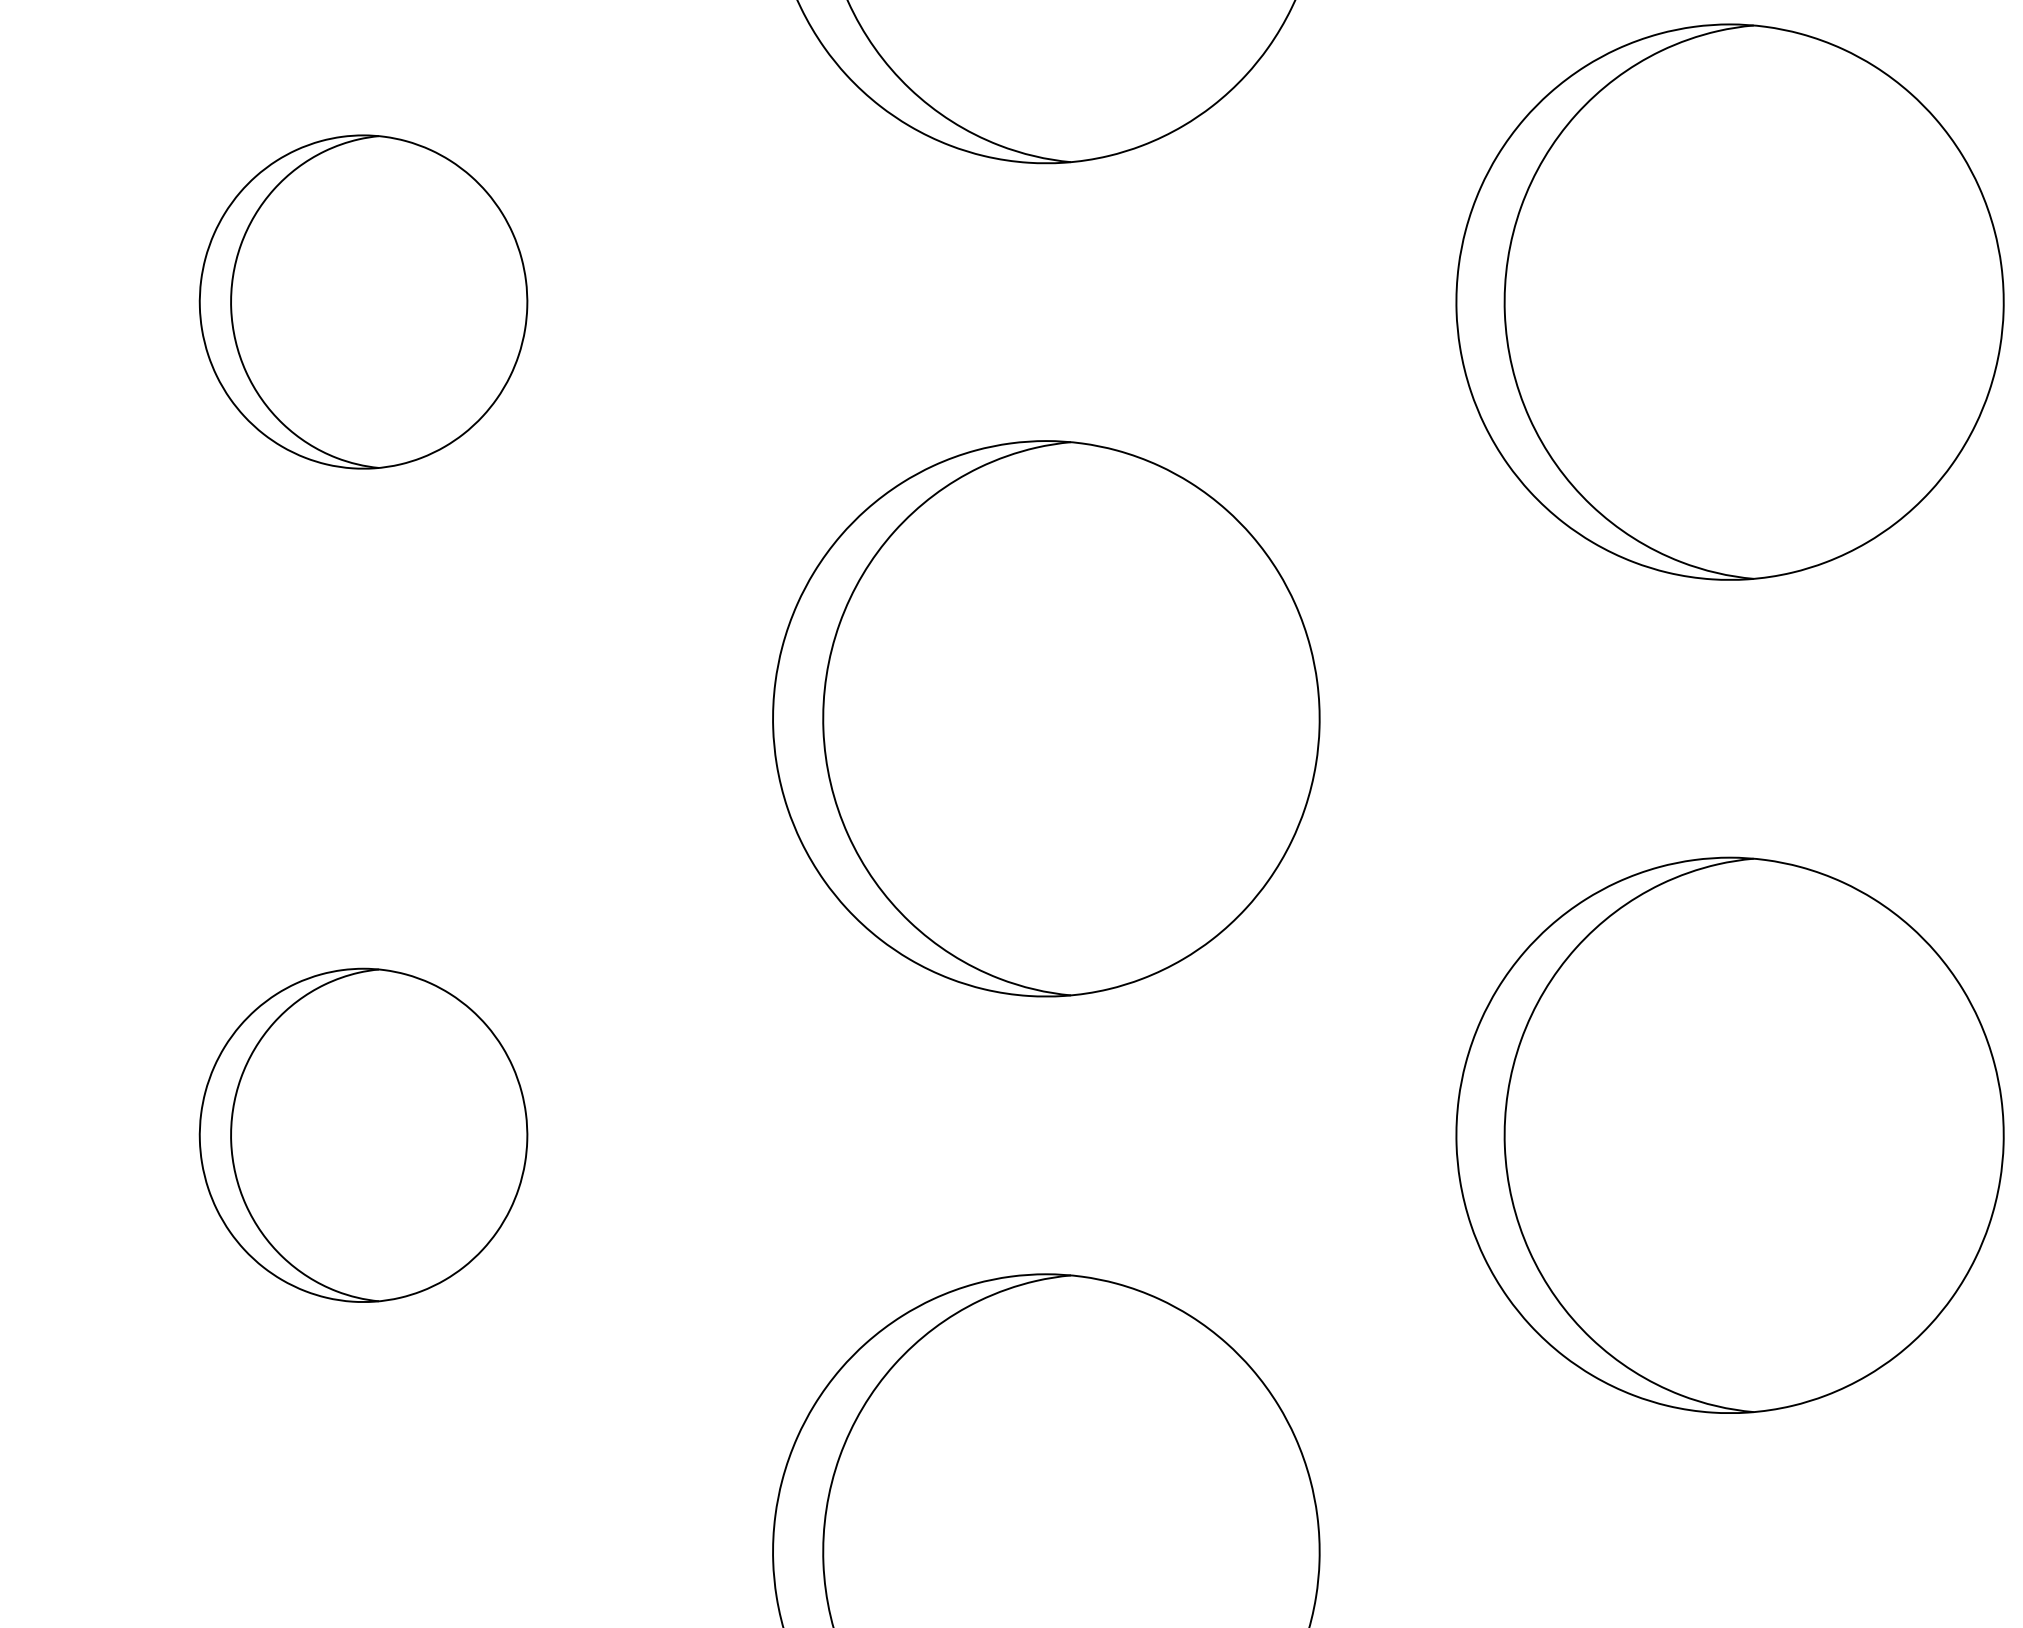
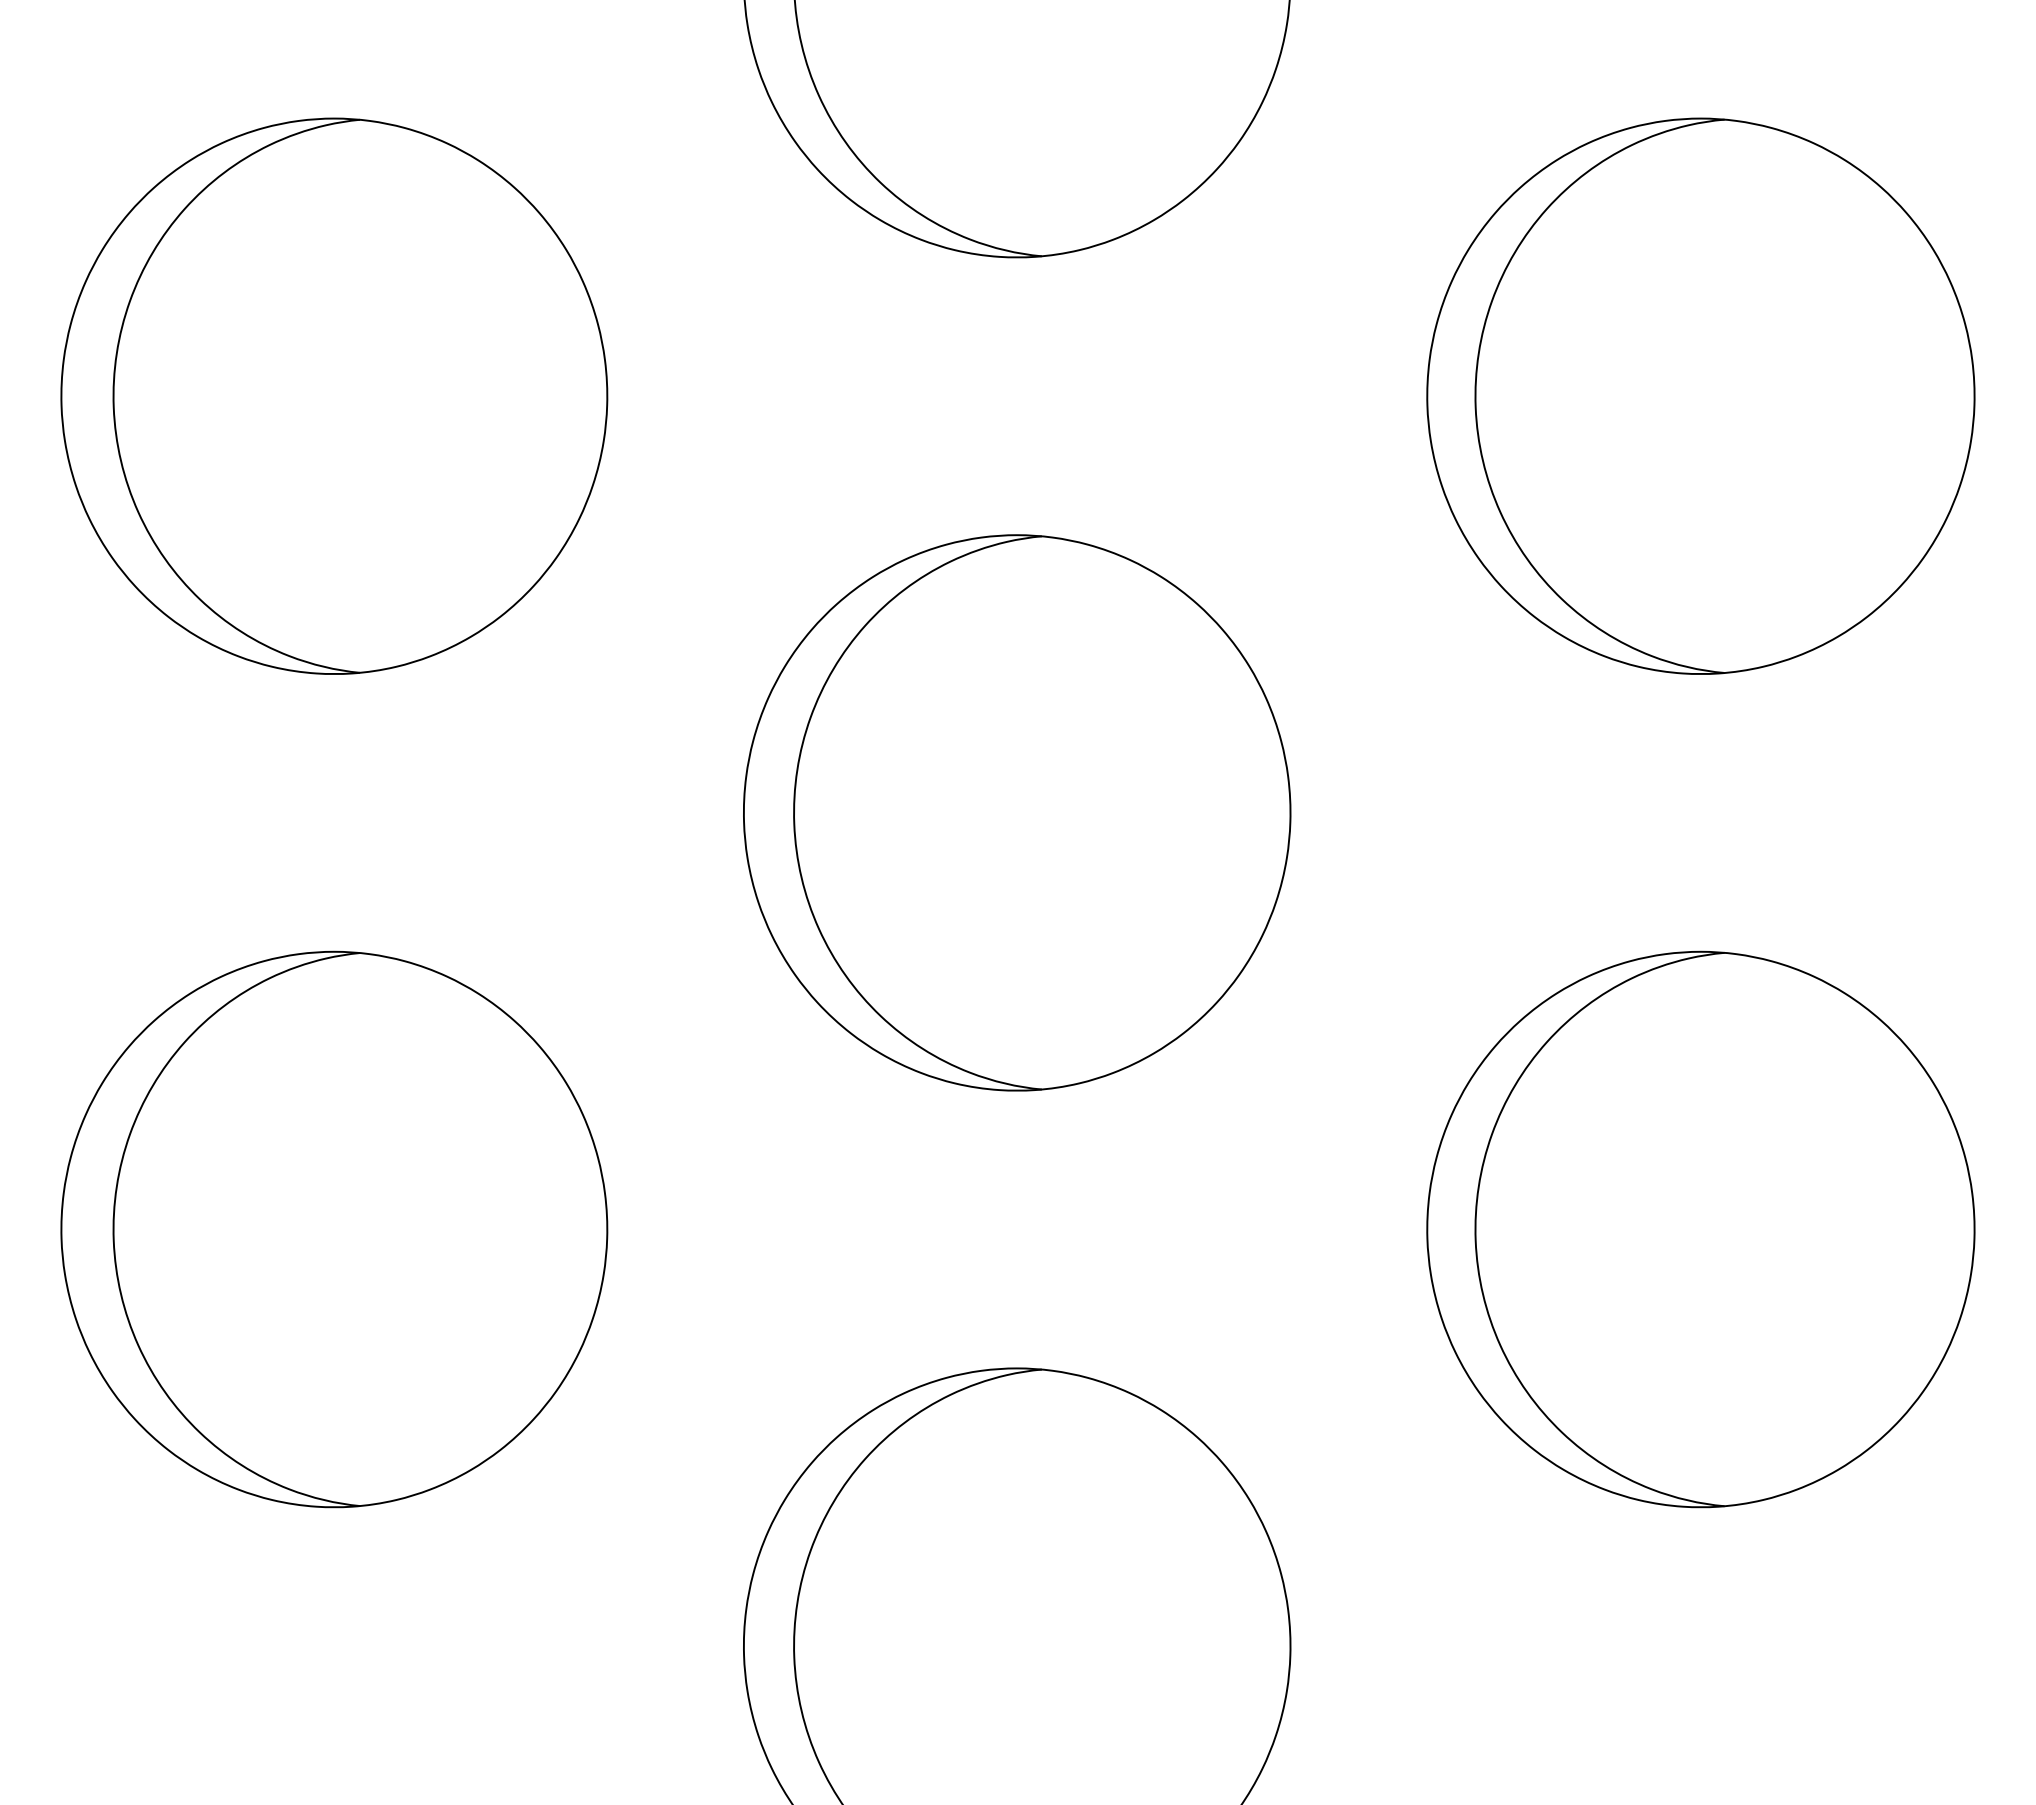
part: (363, 301) -> (334, 395), size x1.67
part: (363, 1135) -> (334, 1229), size x1.67

